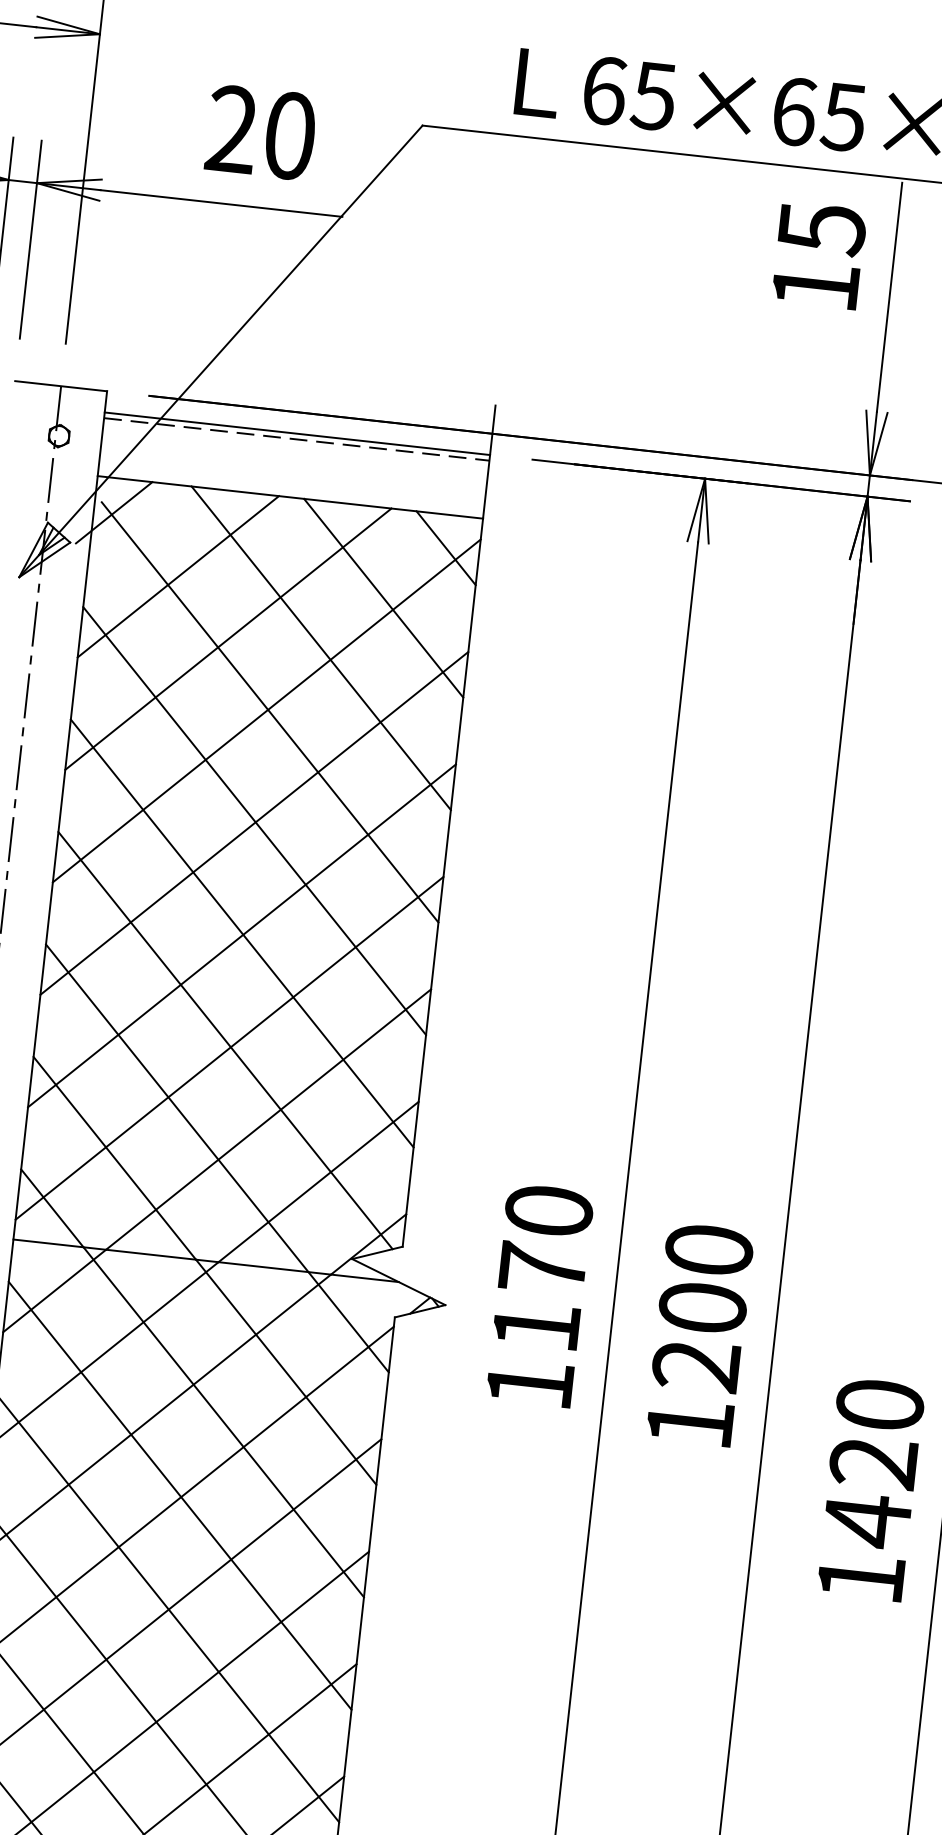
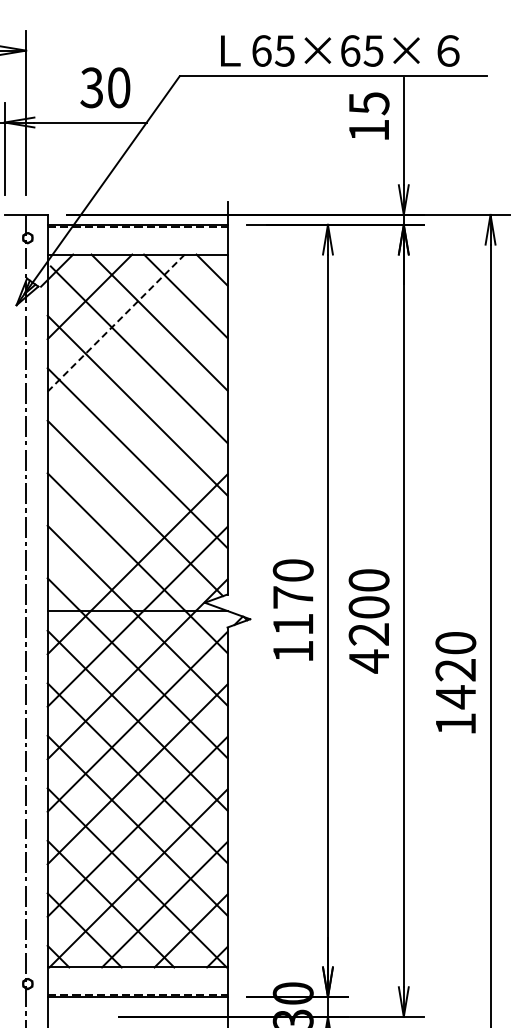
text: (231, 128) -> (91, 87), 20 -> 30
line: (228, 640) -> (116, 323), solid -> dashed
line: (266, 711) -> (137, 354), removed
line: (254, 822) -> (137, 406), removed
line: (241, 936) -> (137, 459), removed
line: (229, 1047) -> (137, 511), removed
text: (688, 1423) -> (368, 661), 1200 -> 4200

